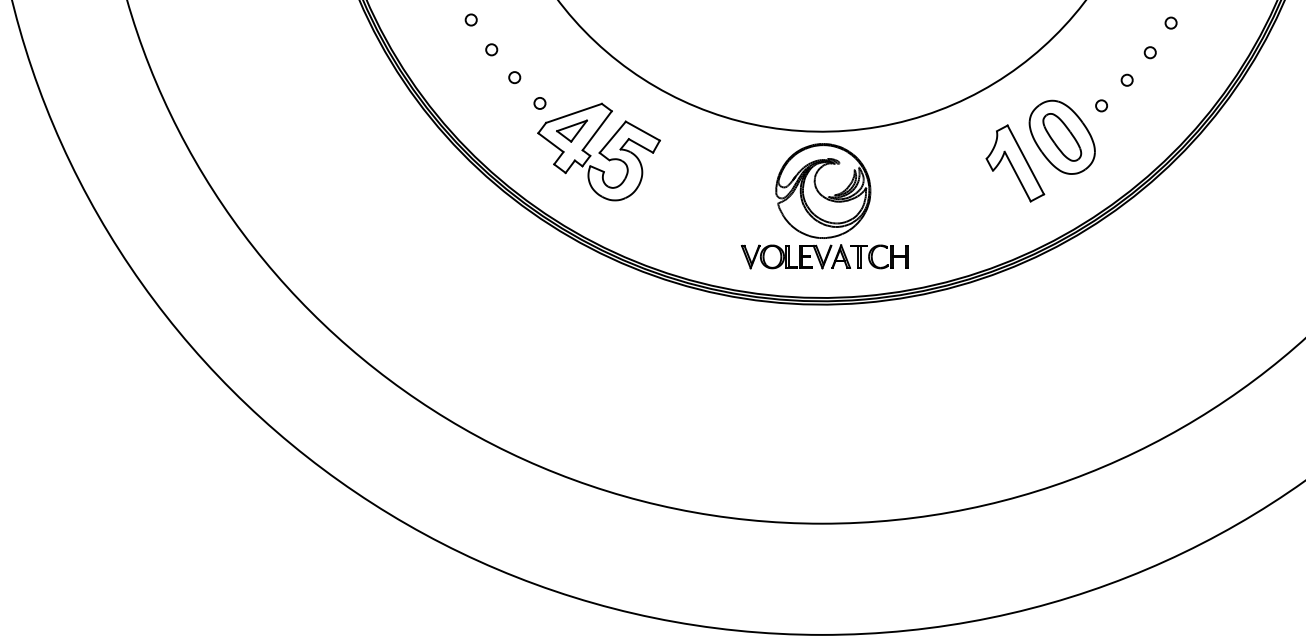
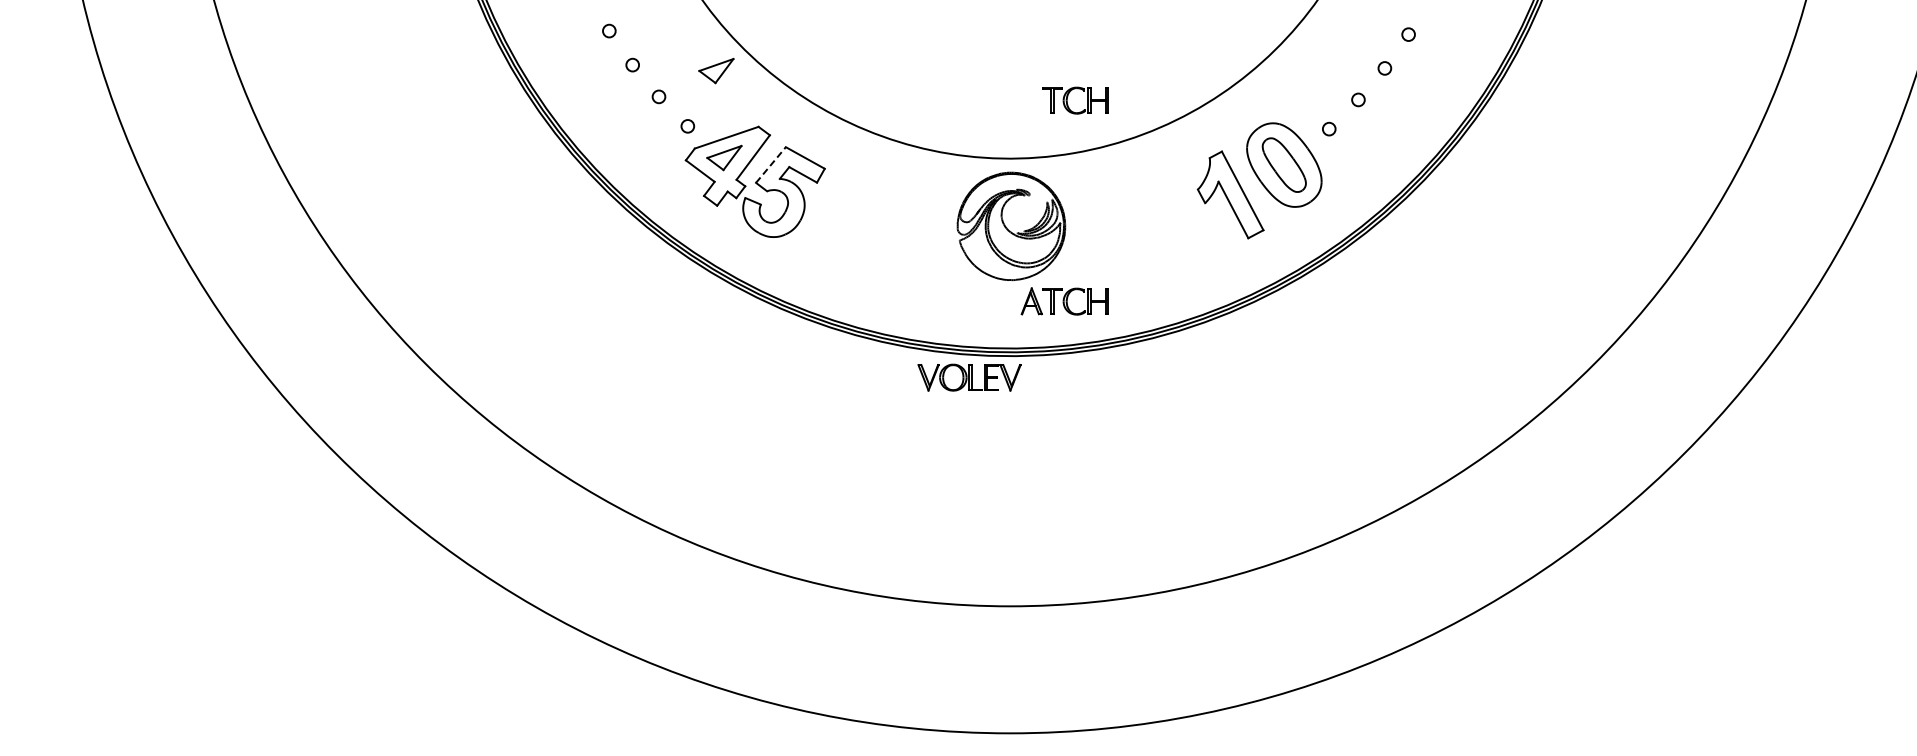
part: (565, 54) -> (716, 70), added
part: (872, 80) -> (1067, 100), added
line: (613, 136) -> (771, 164), solid -> dashed
part: (786, 256) -> (969, 377), moved

